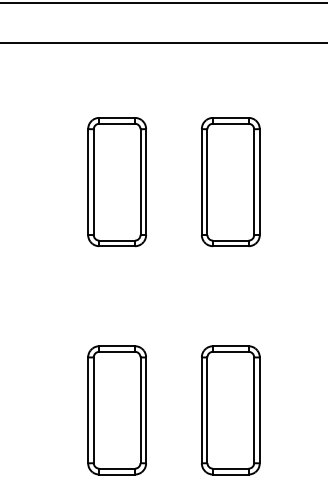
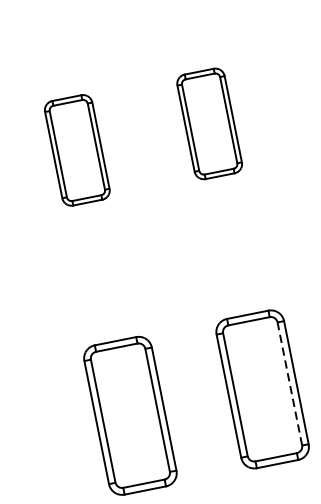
part: (116, 182) -> (76, 150), size x0.7
part: (230, 182) -> (209, 124), size x0.7
line: (254, 410) -> (290, 384), solid -> dashed

